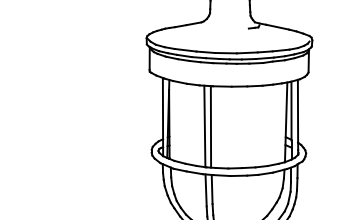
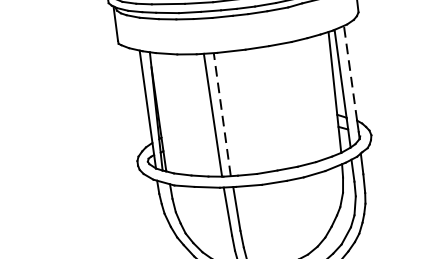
line: (298, 110) -> (351, 72), solid -> dashed
line: (210, 126) -> (221, 114), solid -> dashed

